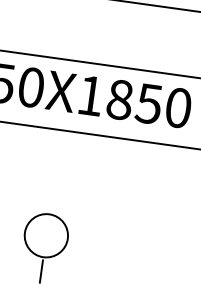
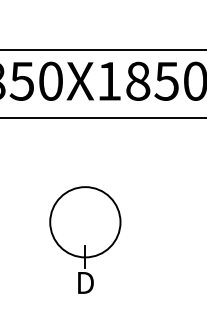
circle: (46, 236) -> (85, 222), size x1.67

